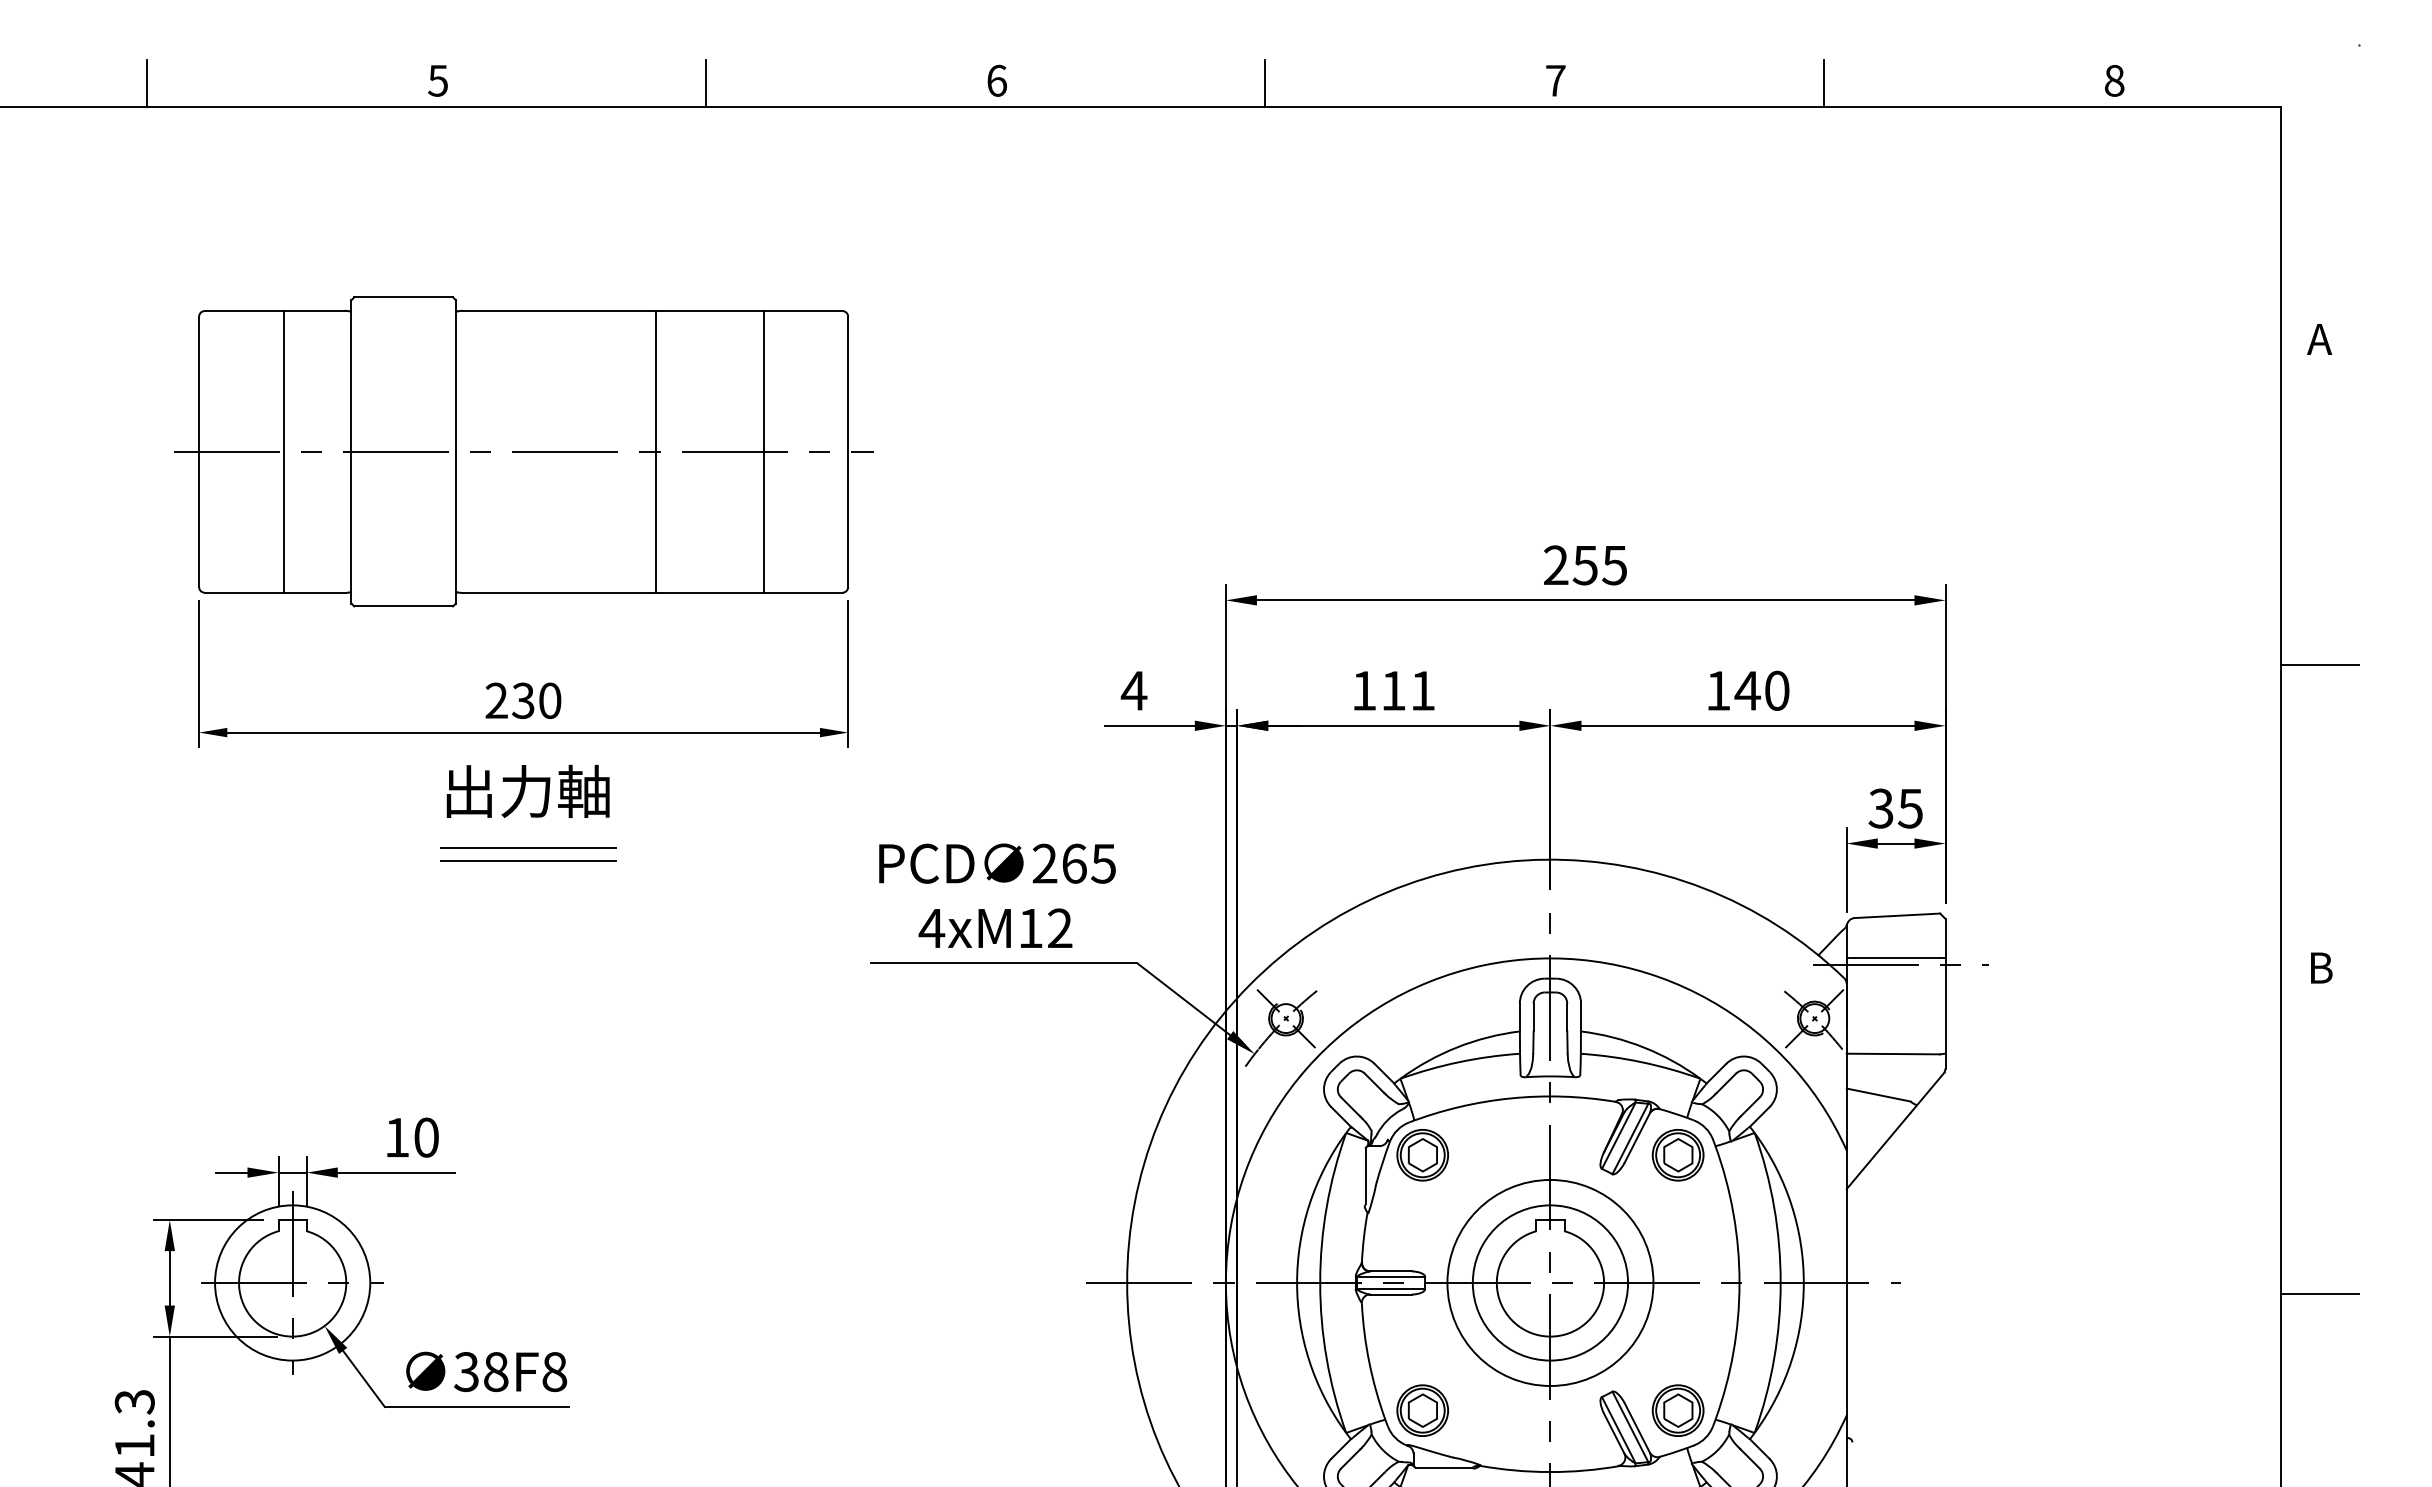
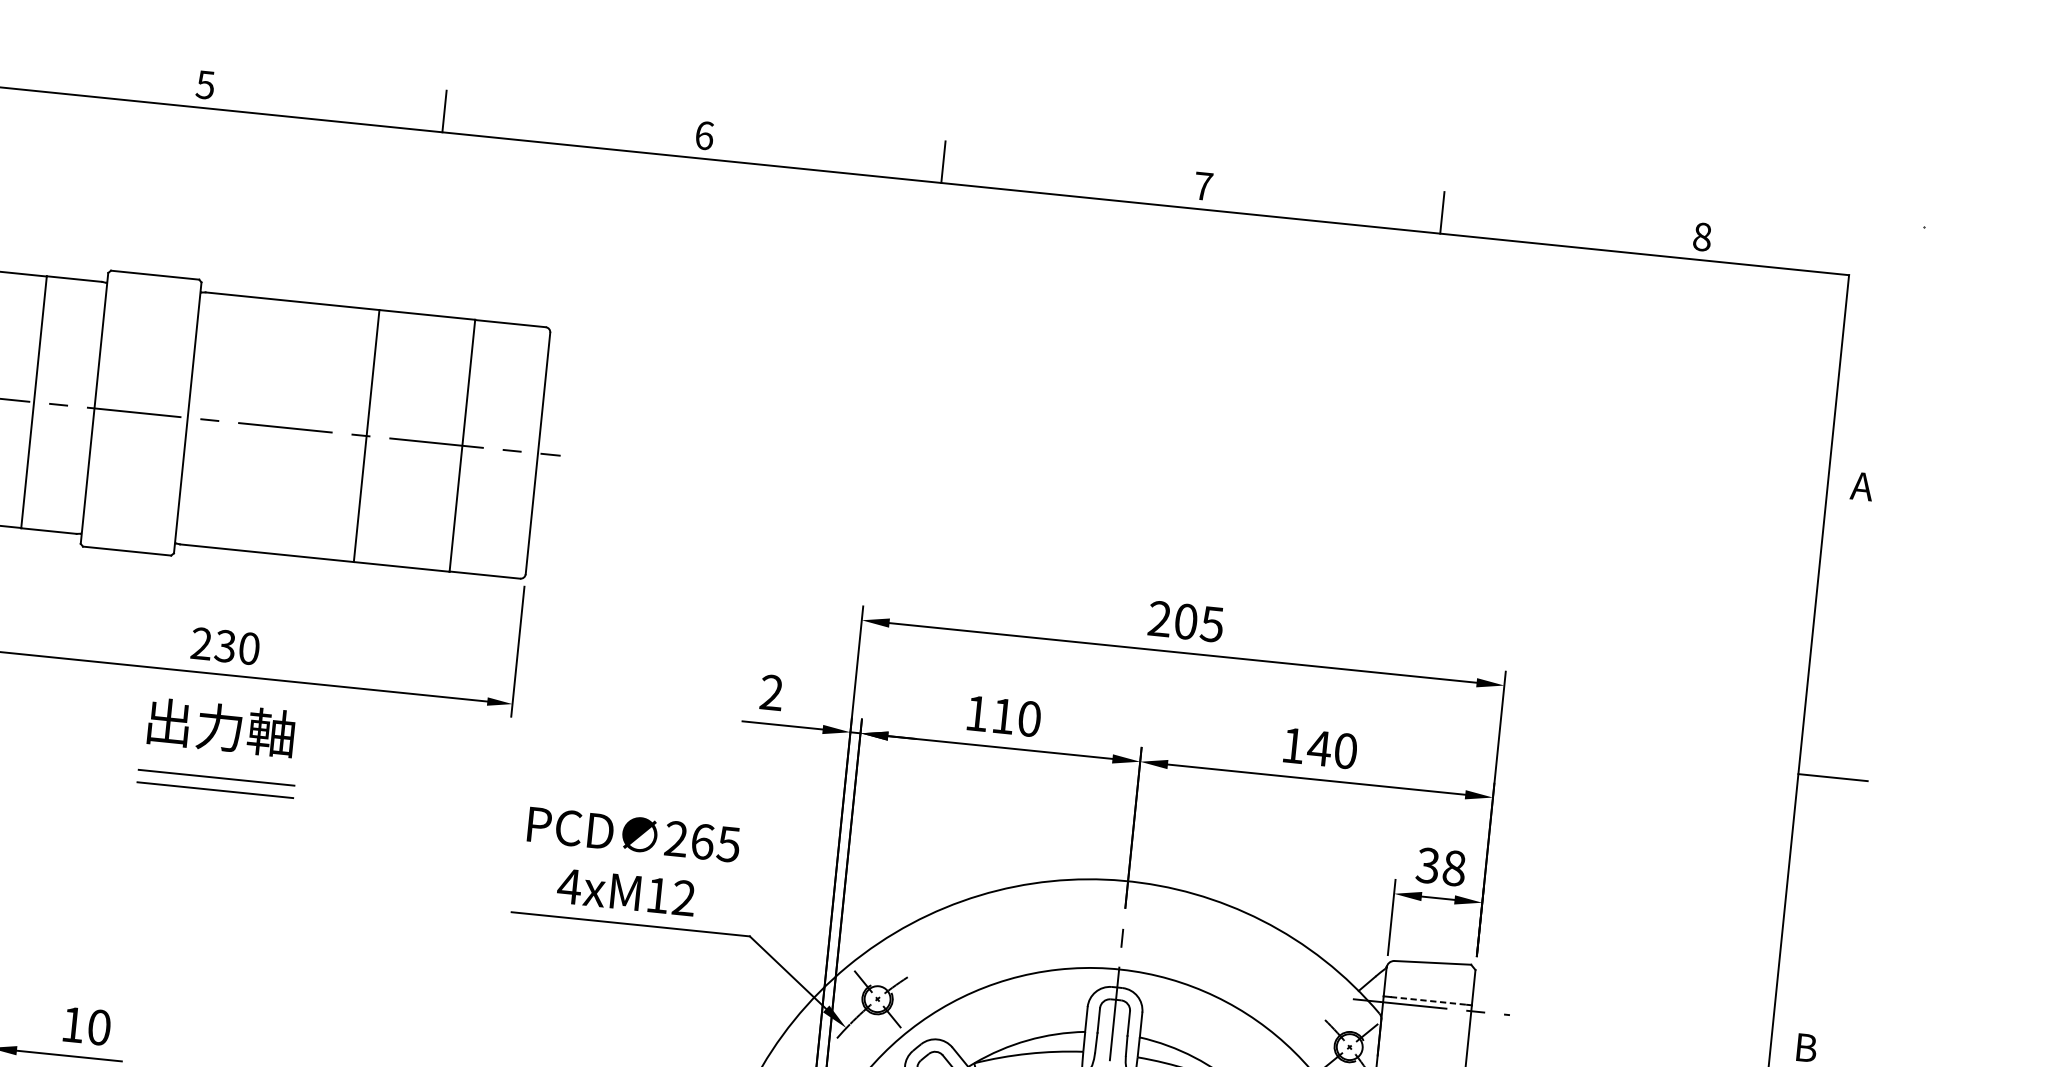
text: (1584, 565) -> (1185, 621), 255 -> 205
text: (1133, 690) -> (771, 692), 4 -> 2
text: (1423, 690) -> (1030, 718), 111 -> 110
text: (1909, 808) -> (1453, 868), 35 -> 38
line: (1897, 958) -> (1429, 1000), solid -> dashed

